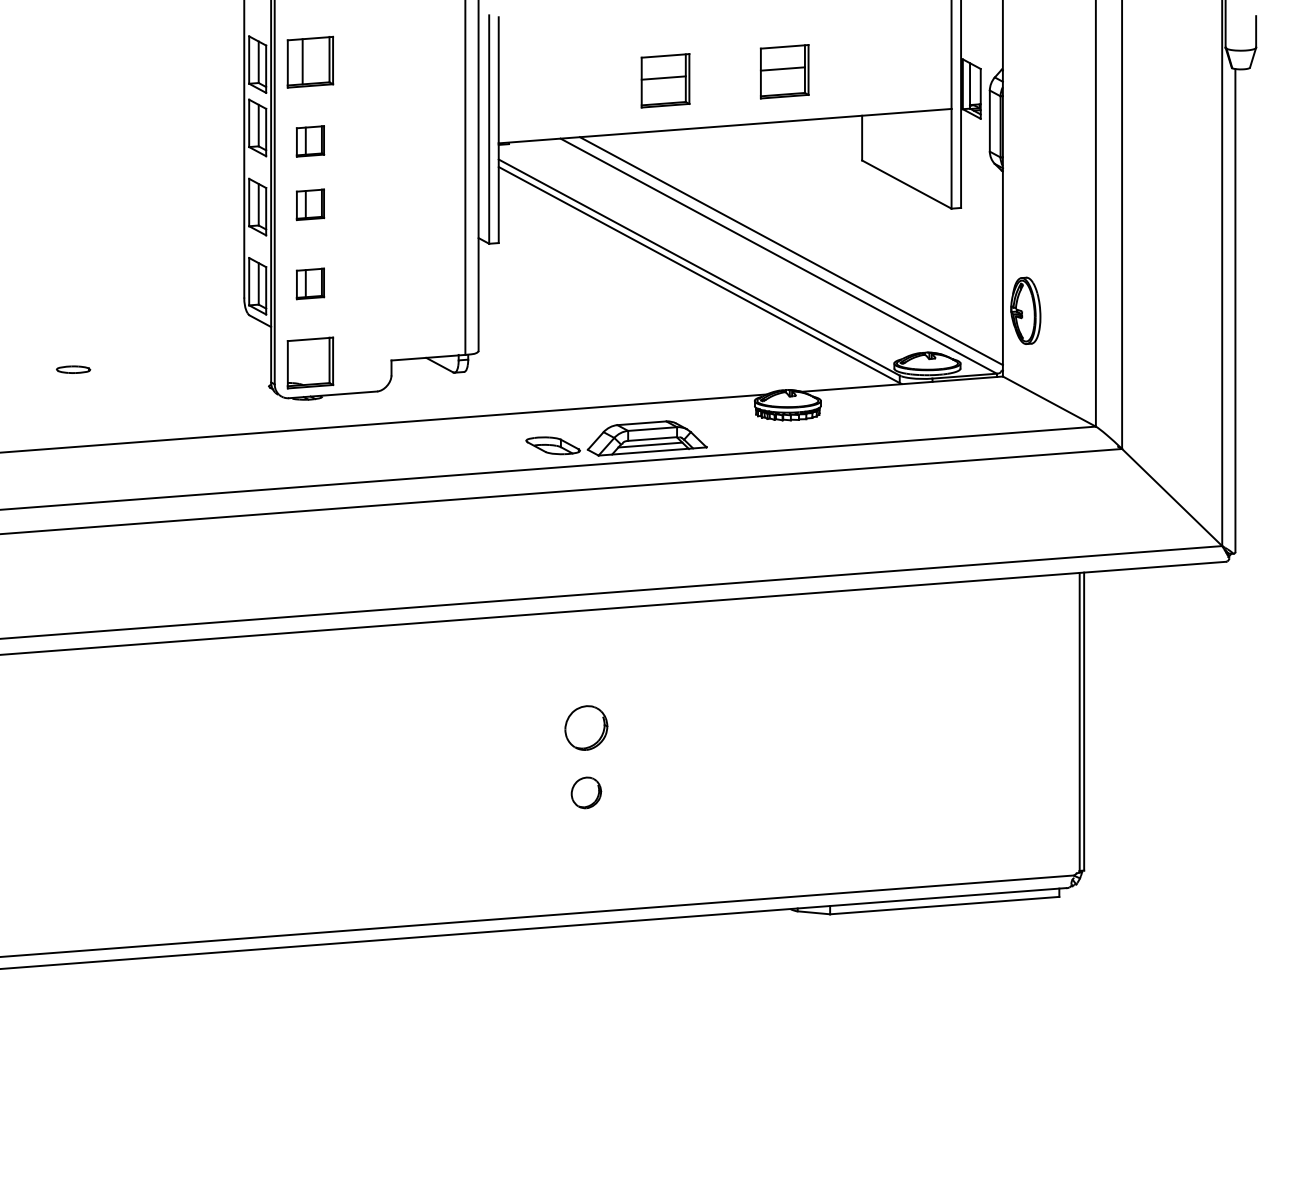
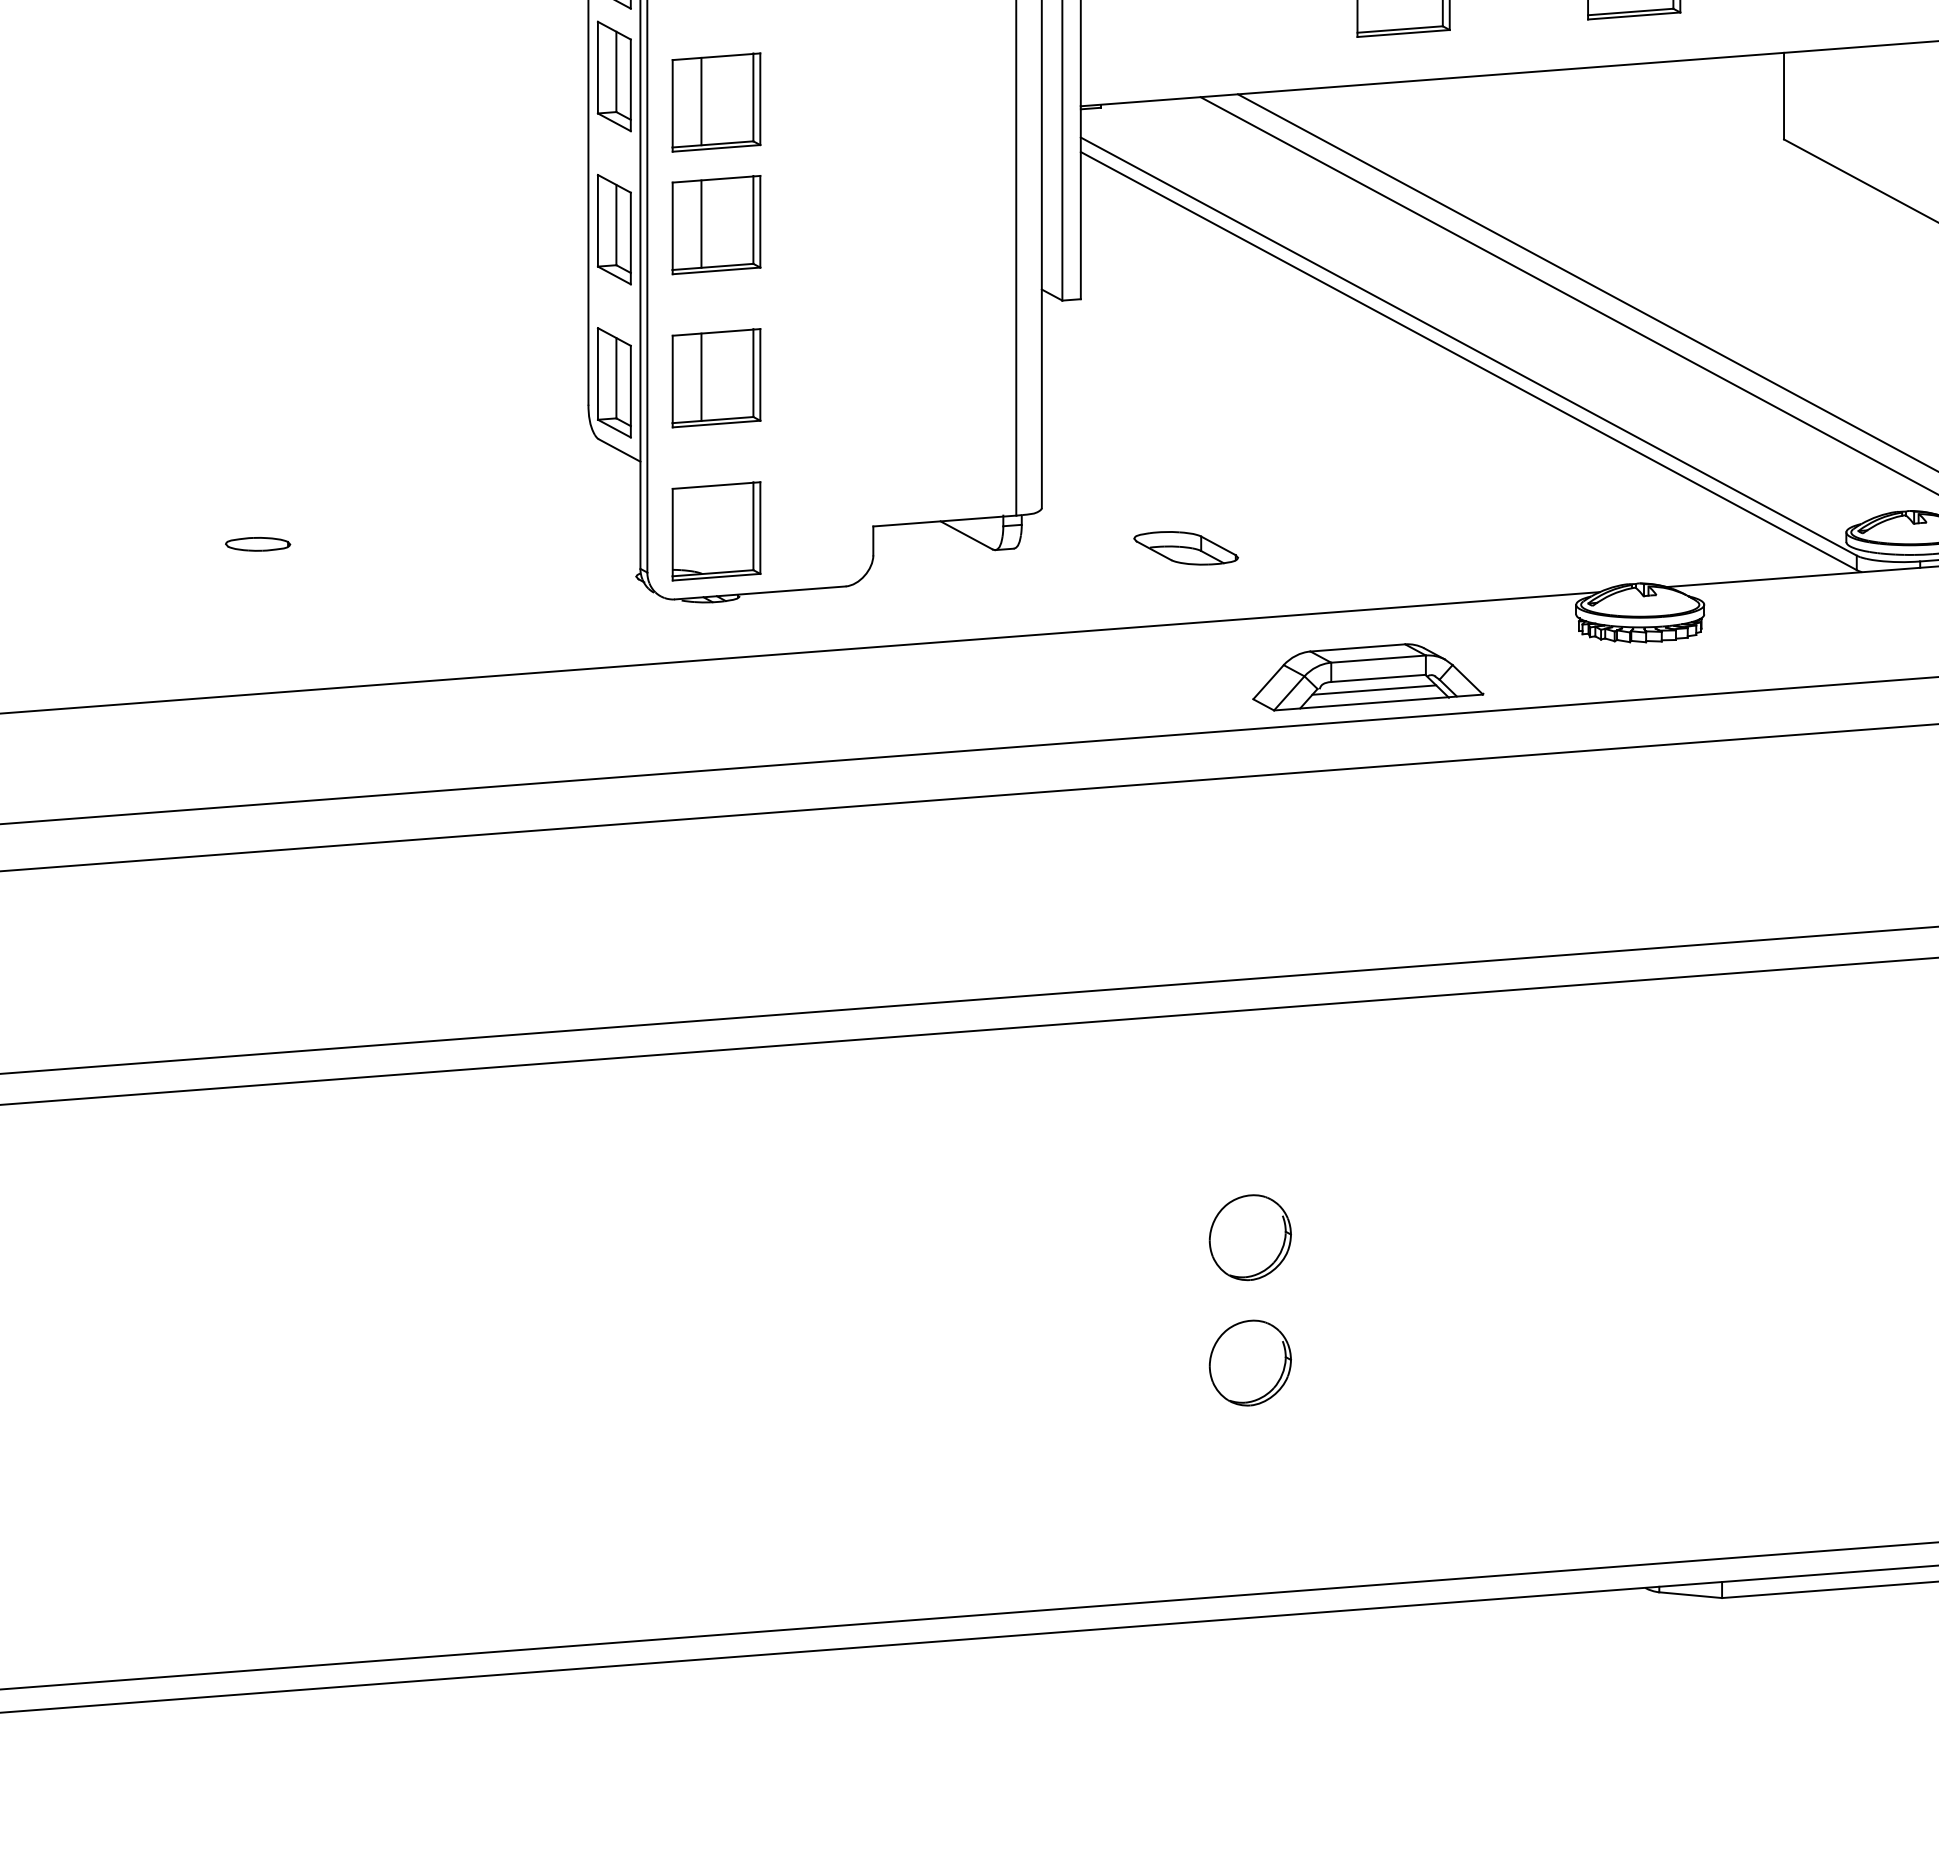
part: (310, 141) -> (716, 102), size x1.67
part: (310, 204) -> (716, 224), size x1.67
part: (310, 283) -> (716, 377), size x1.67
part: (552, 445) -> (1184, 547), moved
part: (586, 792) -> (1250, 1362), size x1.43

